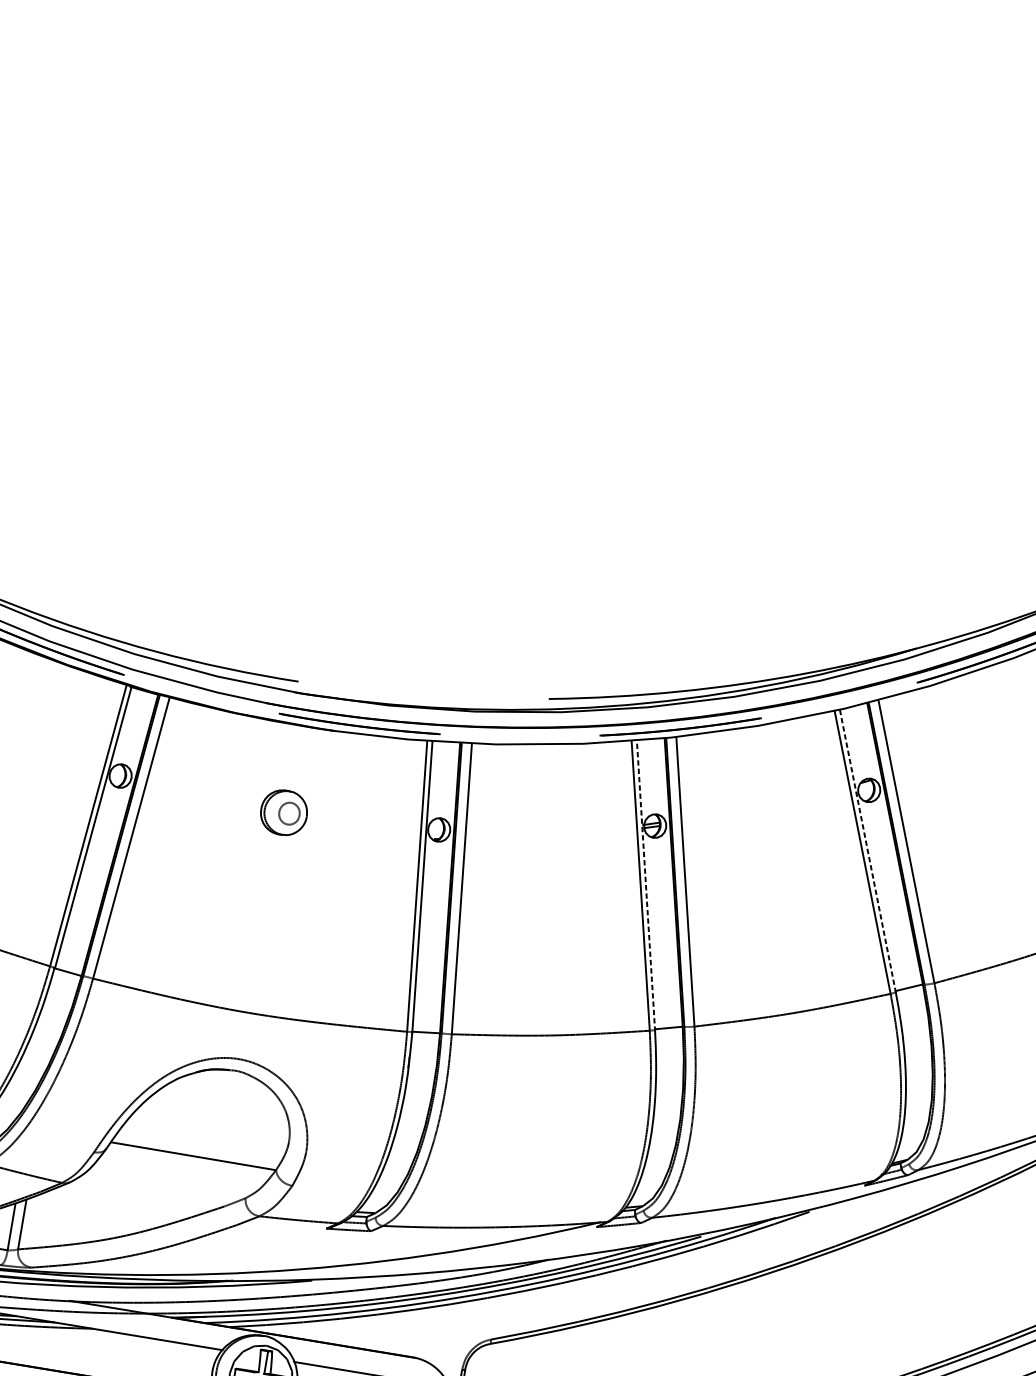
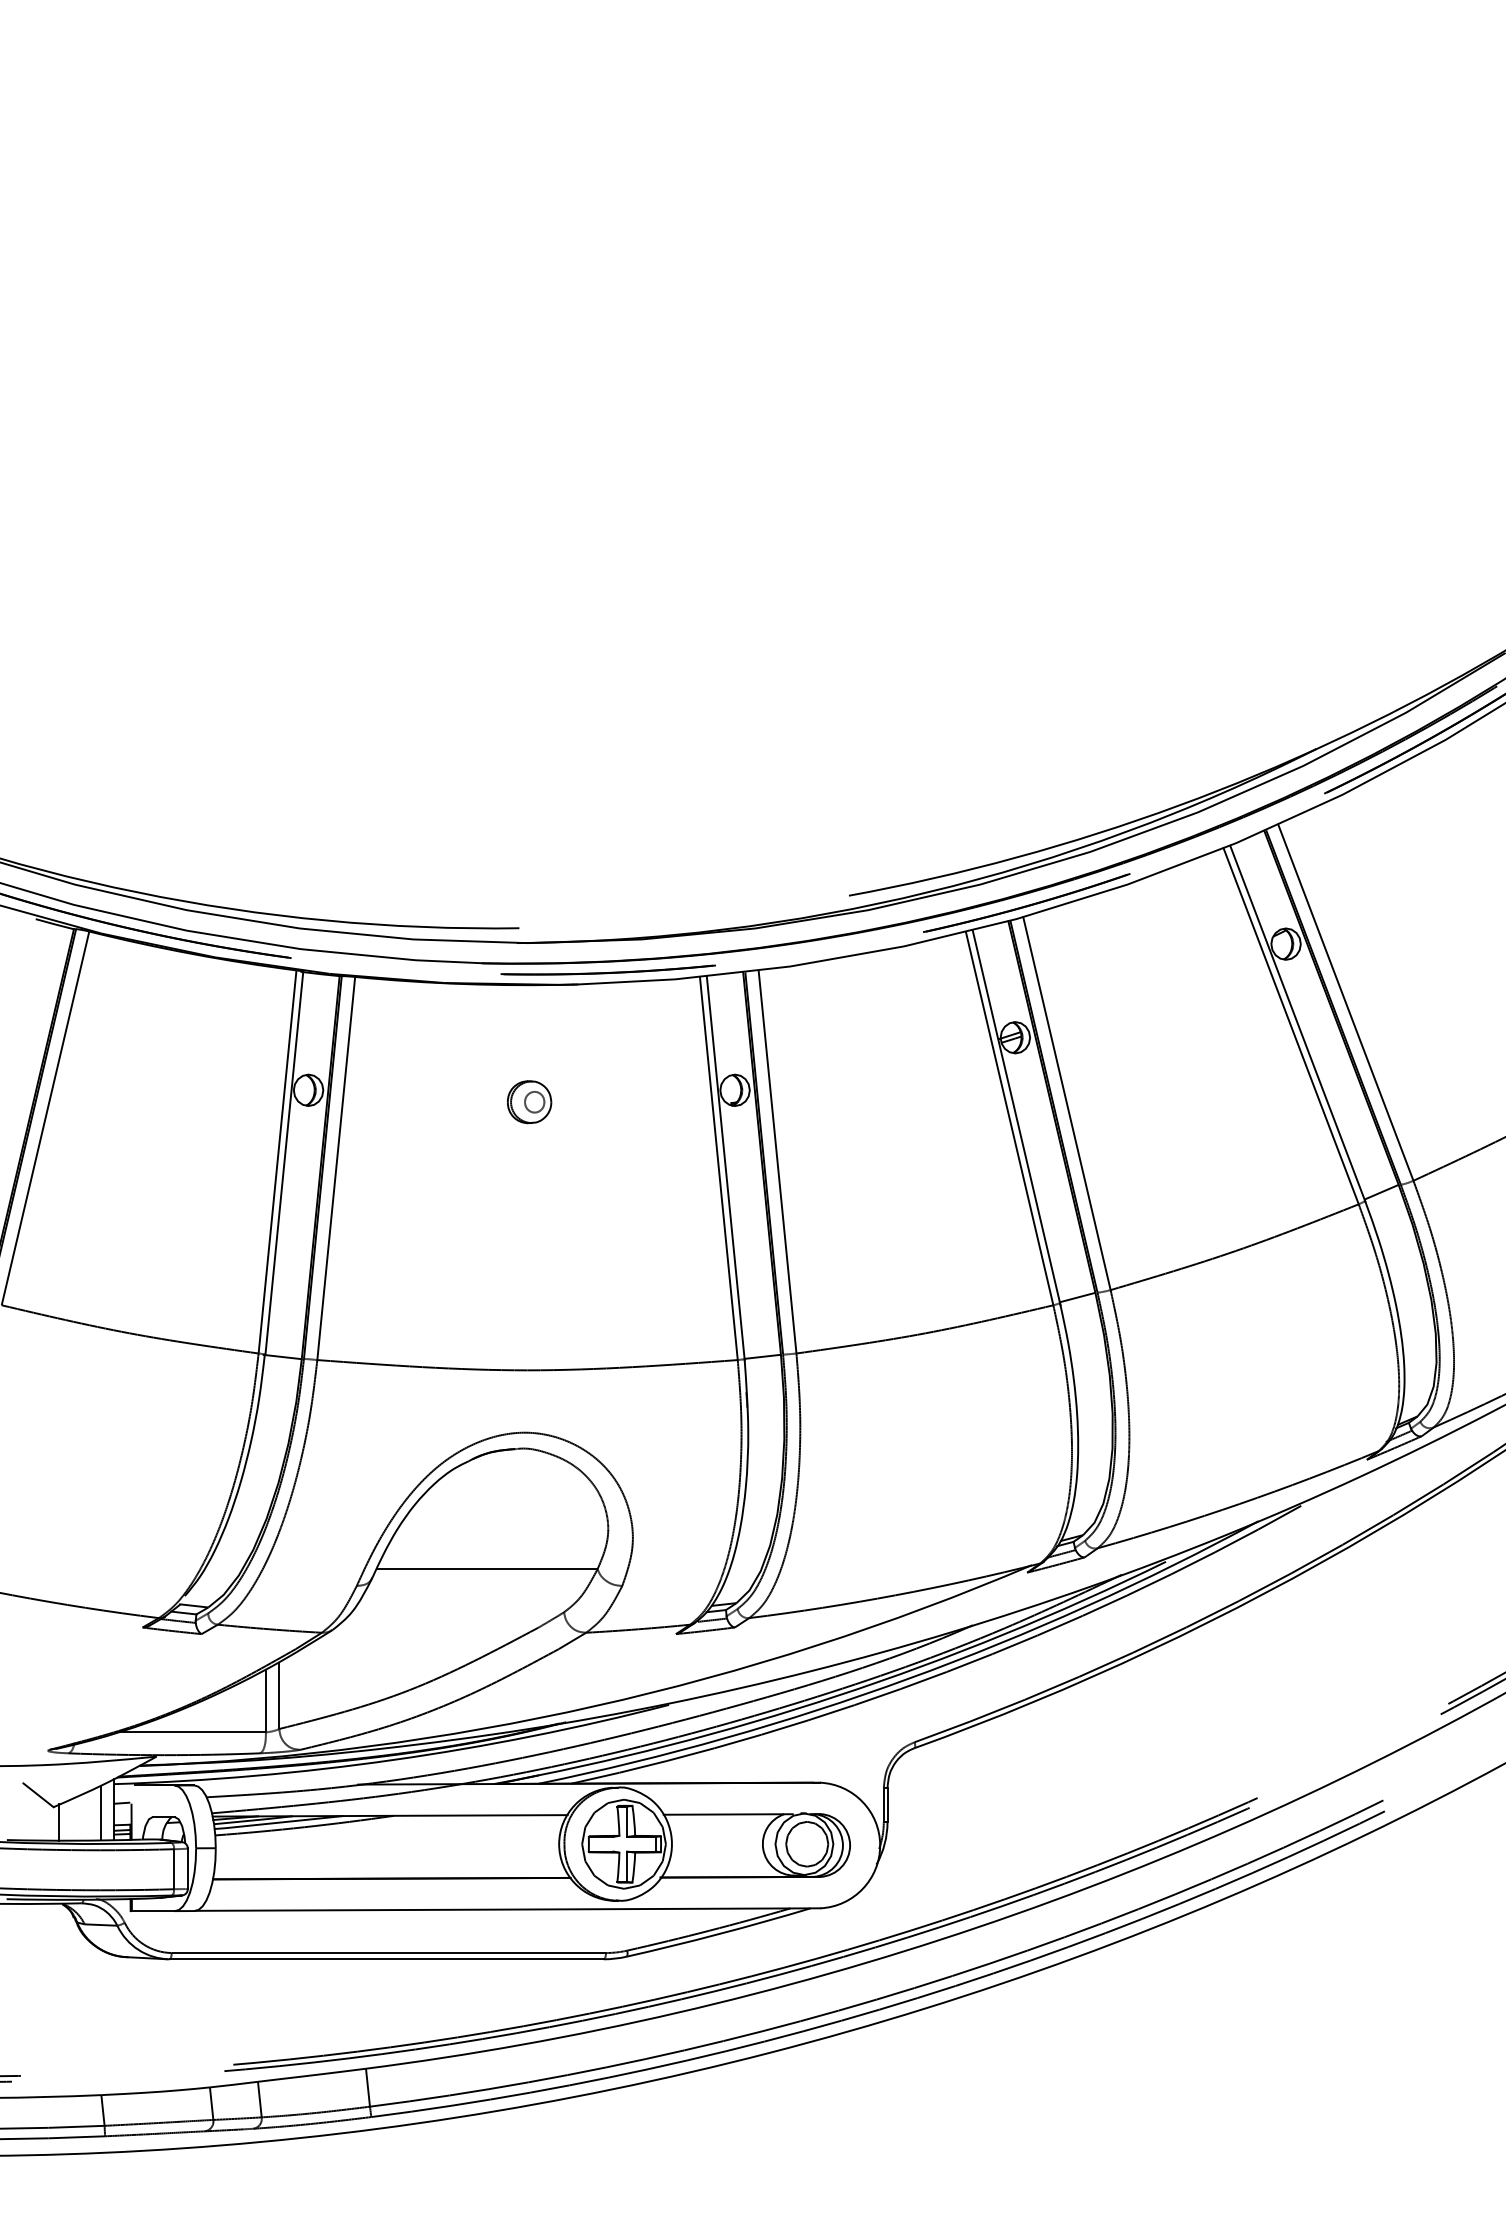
part: (284, 813) -> (529, 1102), size x0.71
line: (867, 851) -> (1297, 1023), dashed -> solid
line: (645, 885) -> (1016, 1117), dashed -> solid

